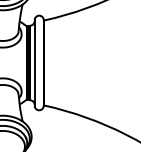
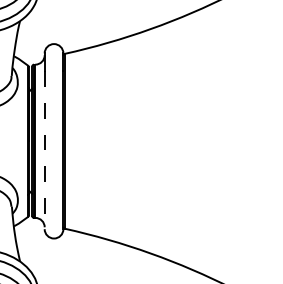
line: (34, 67) -> (44, 150), solid -> dashed

